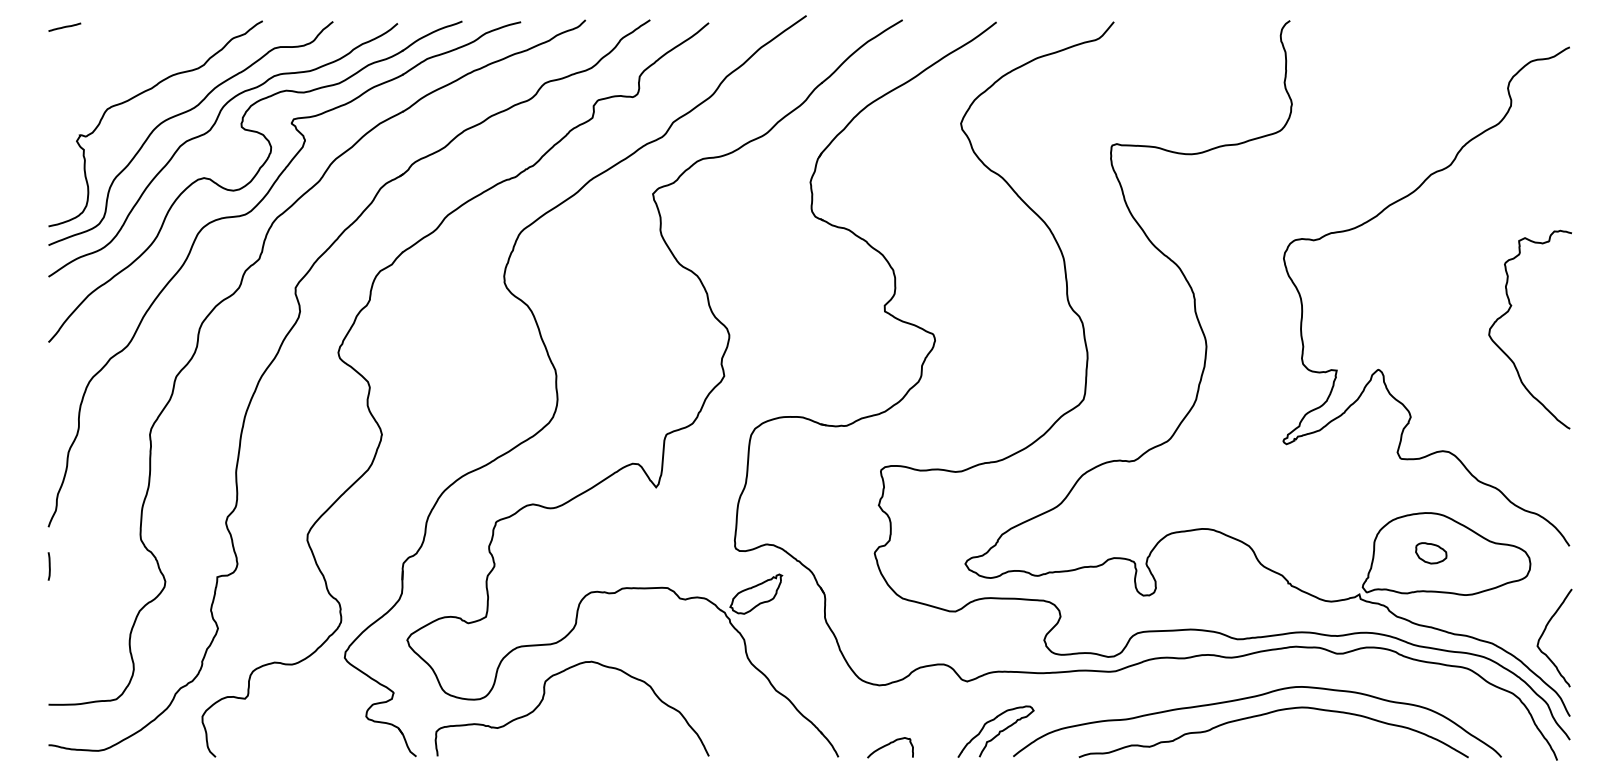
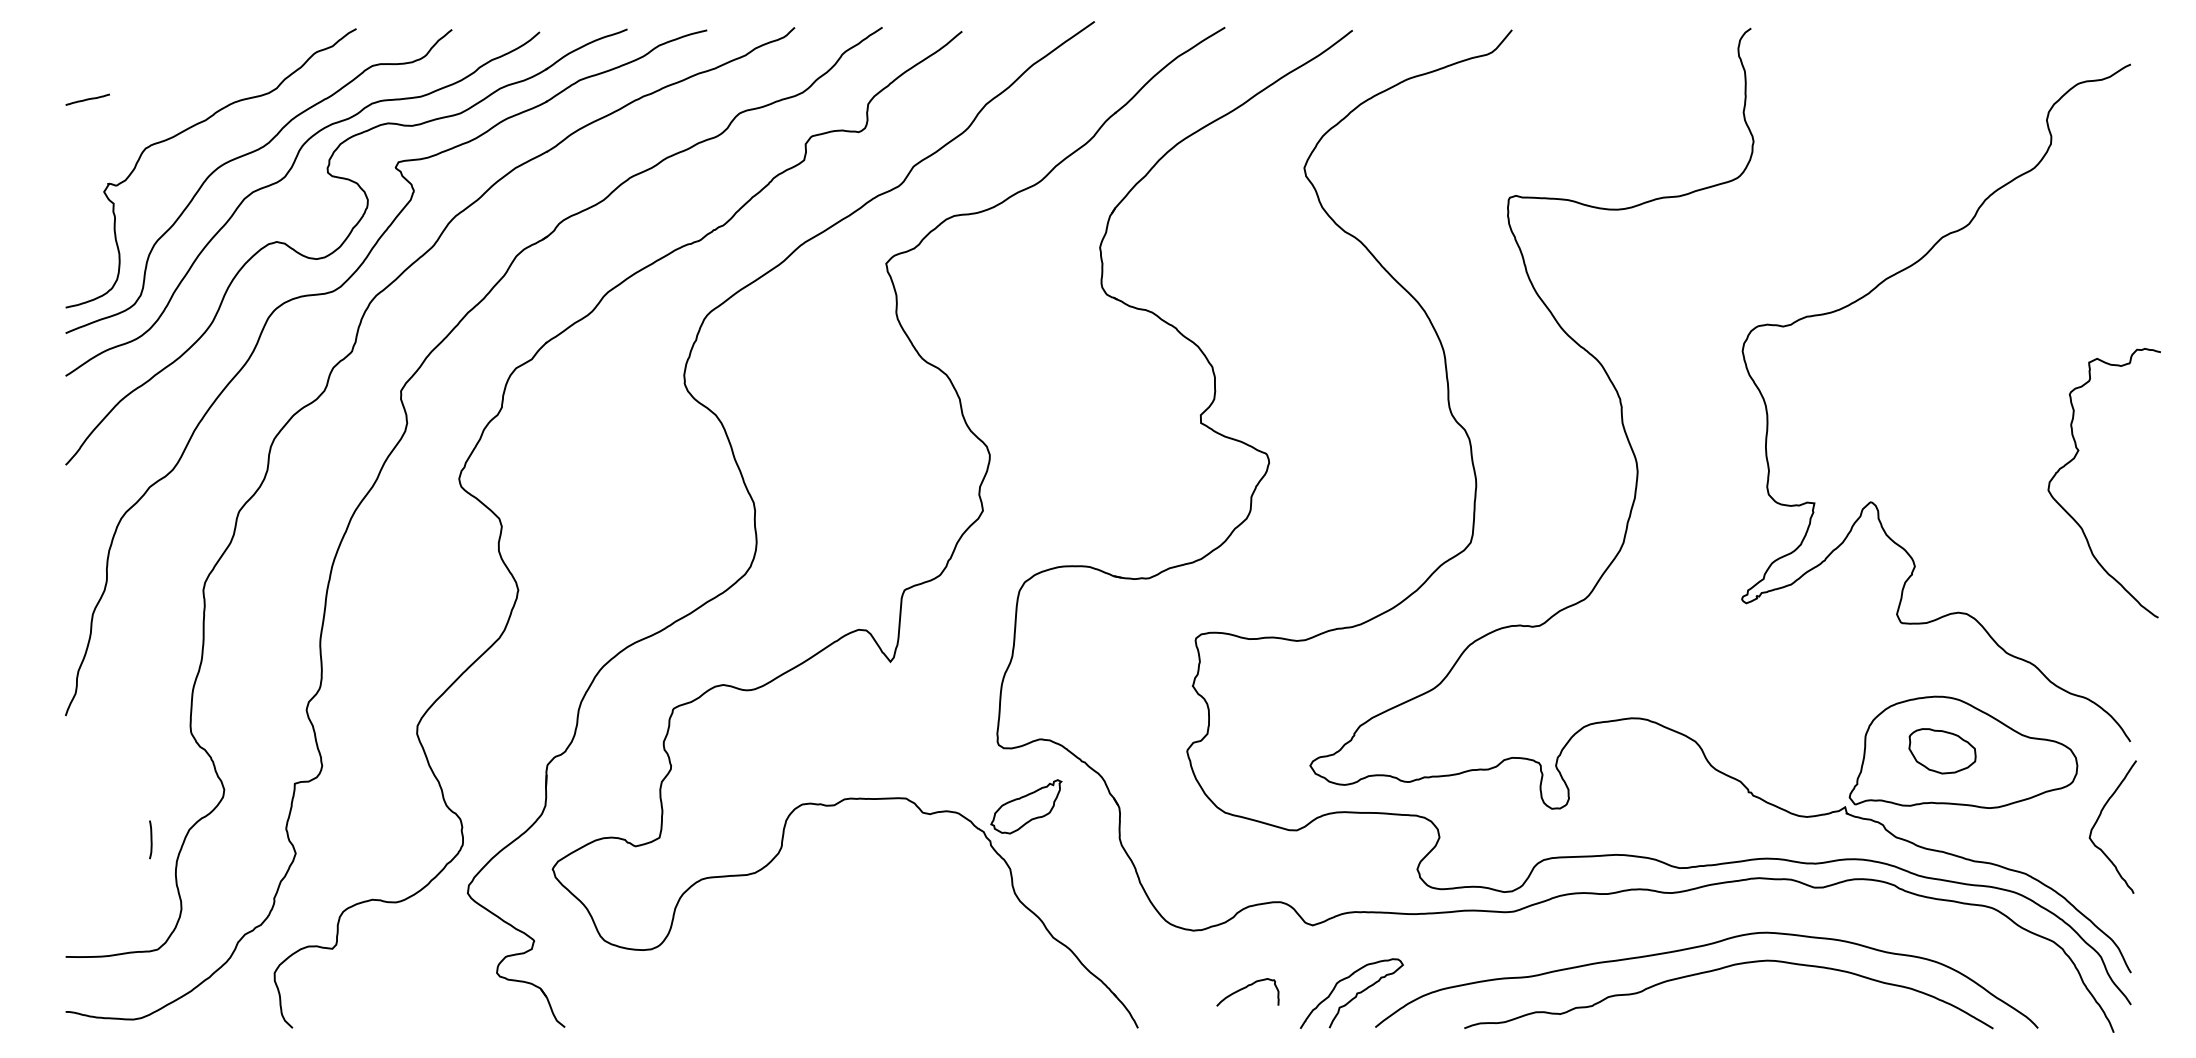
line: (64, 26) -> (87, 98), moved
curve: (1509, 311) -> (2076, 458), moved
part: (1431, 553) -> (1943, 751), size x1.6
line: (48, 566) -> (149, 839), moved
curve: (1544, 632) -> (2099, 819), moved
curve: (543, 699) -> (737, 949), removed
curve: (888, 745) -> (1245, 989), moved

